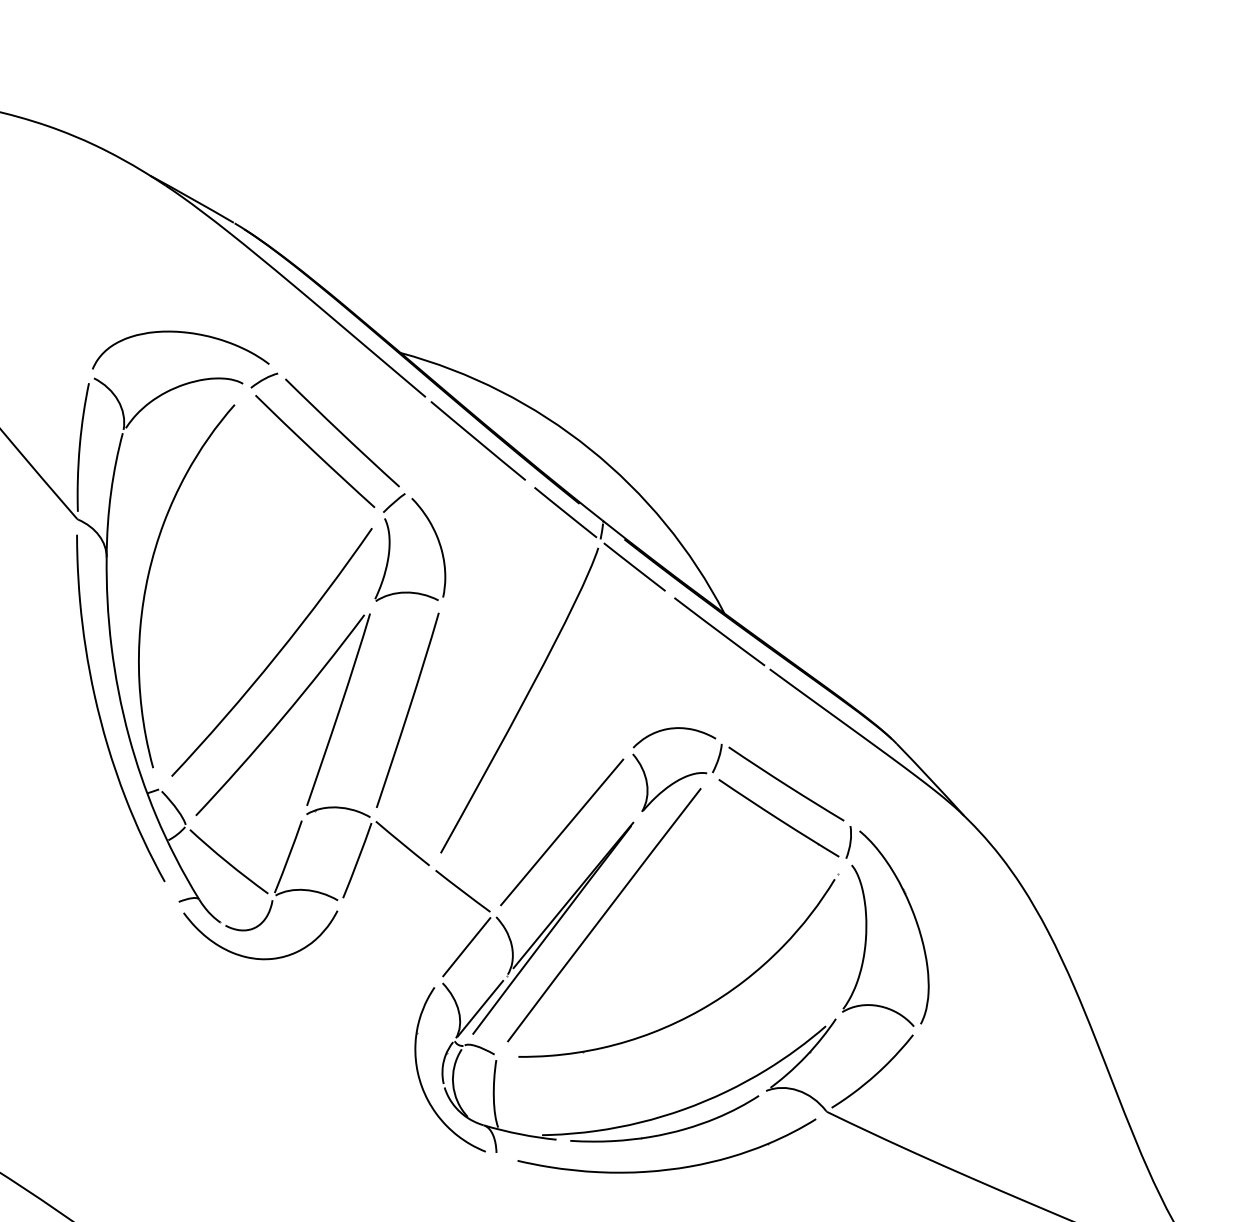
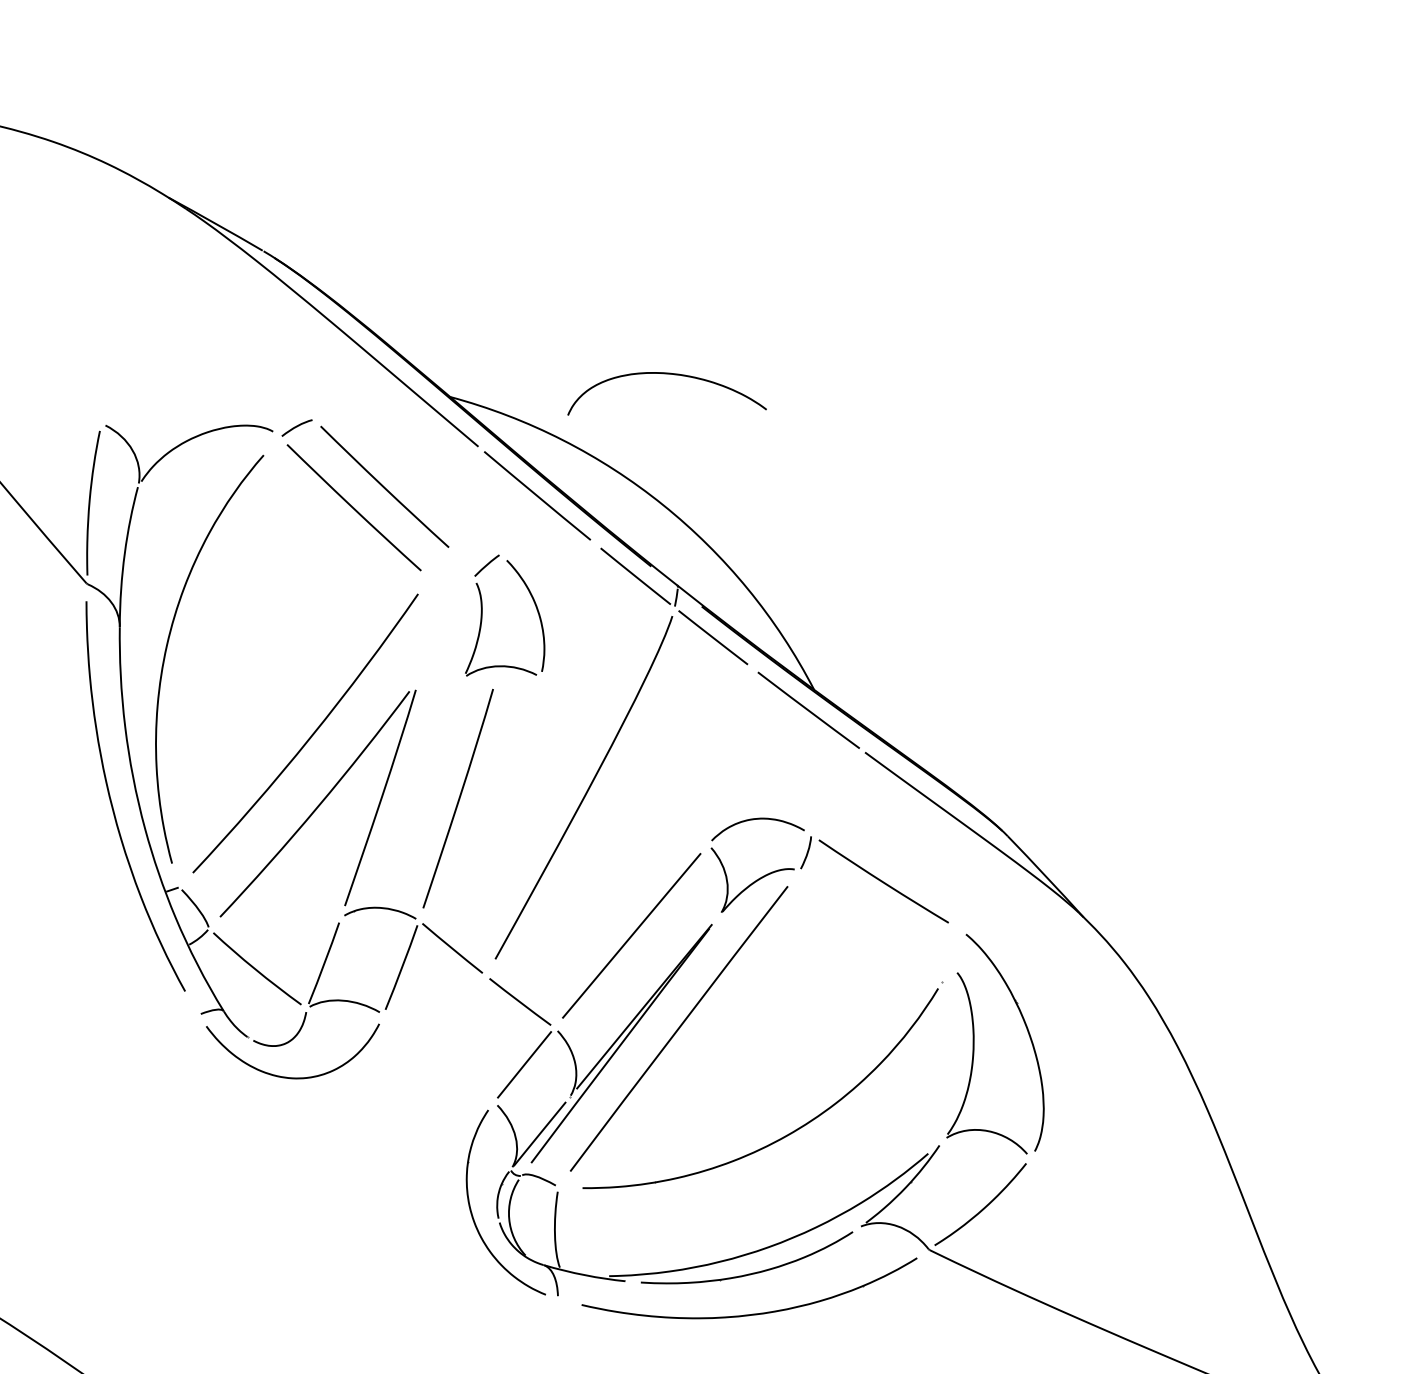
curve: (180, 332) -> (666, 374), moved
part: (390, 547) -> (482, 615), moved
part: (785, 818) -> (882, 920), removed

